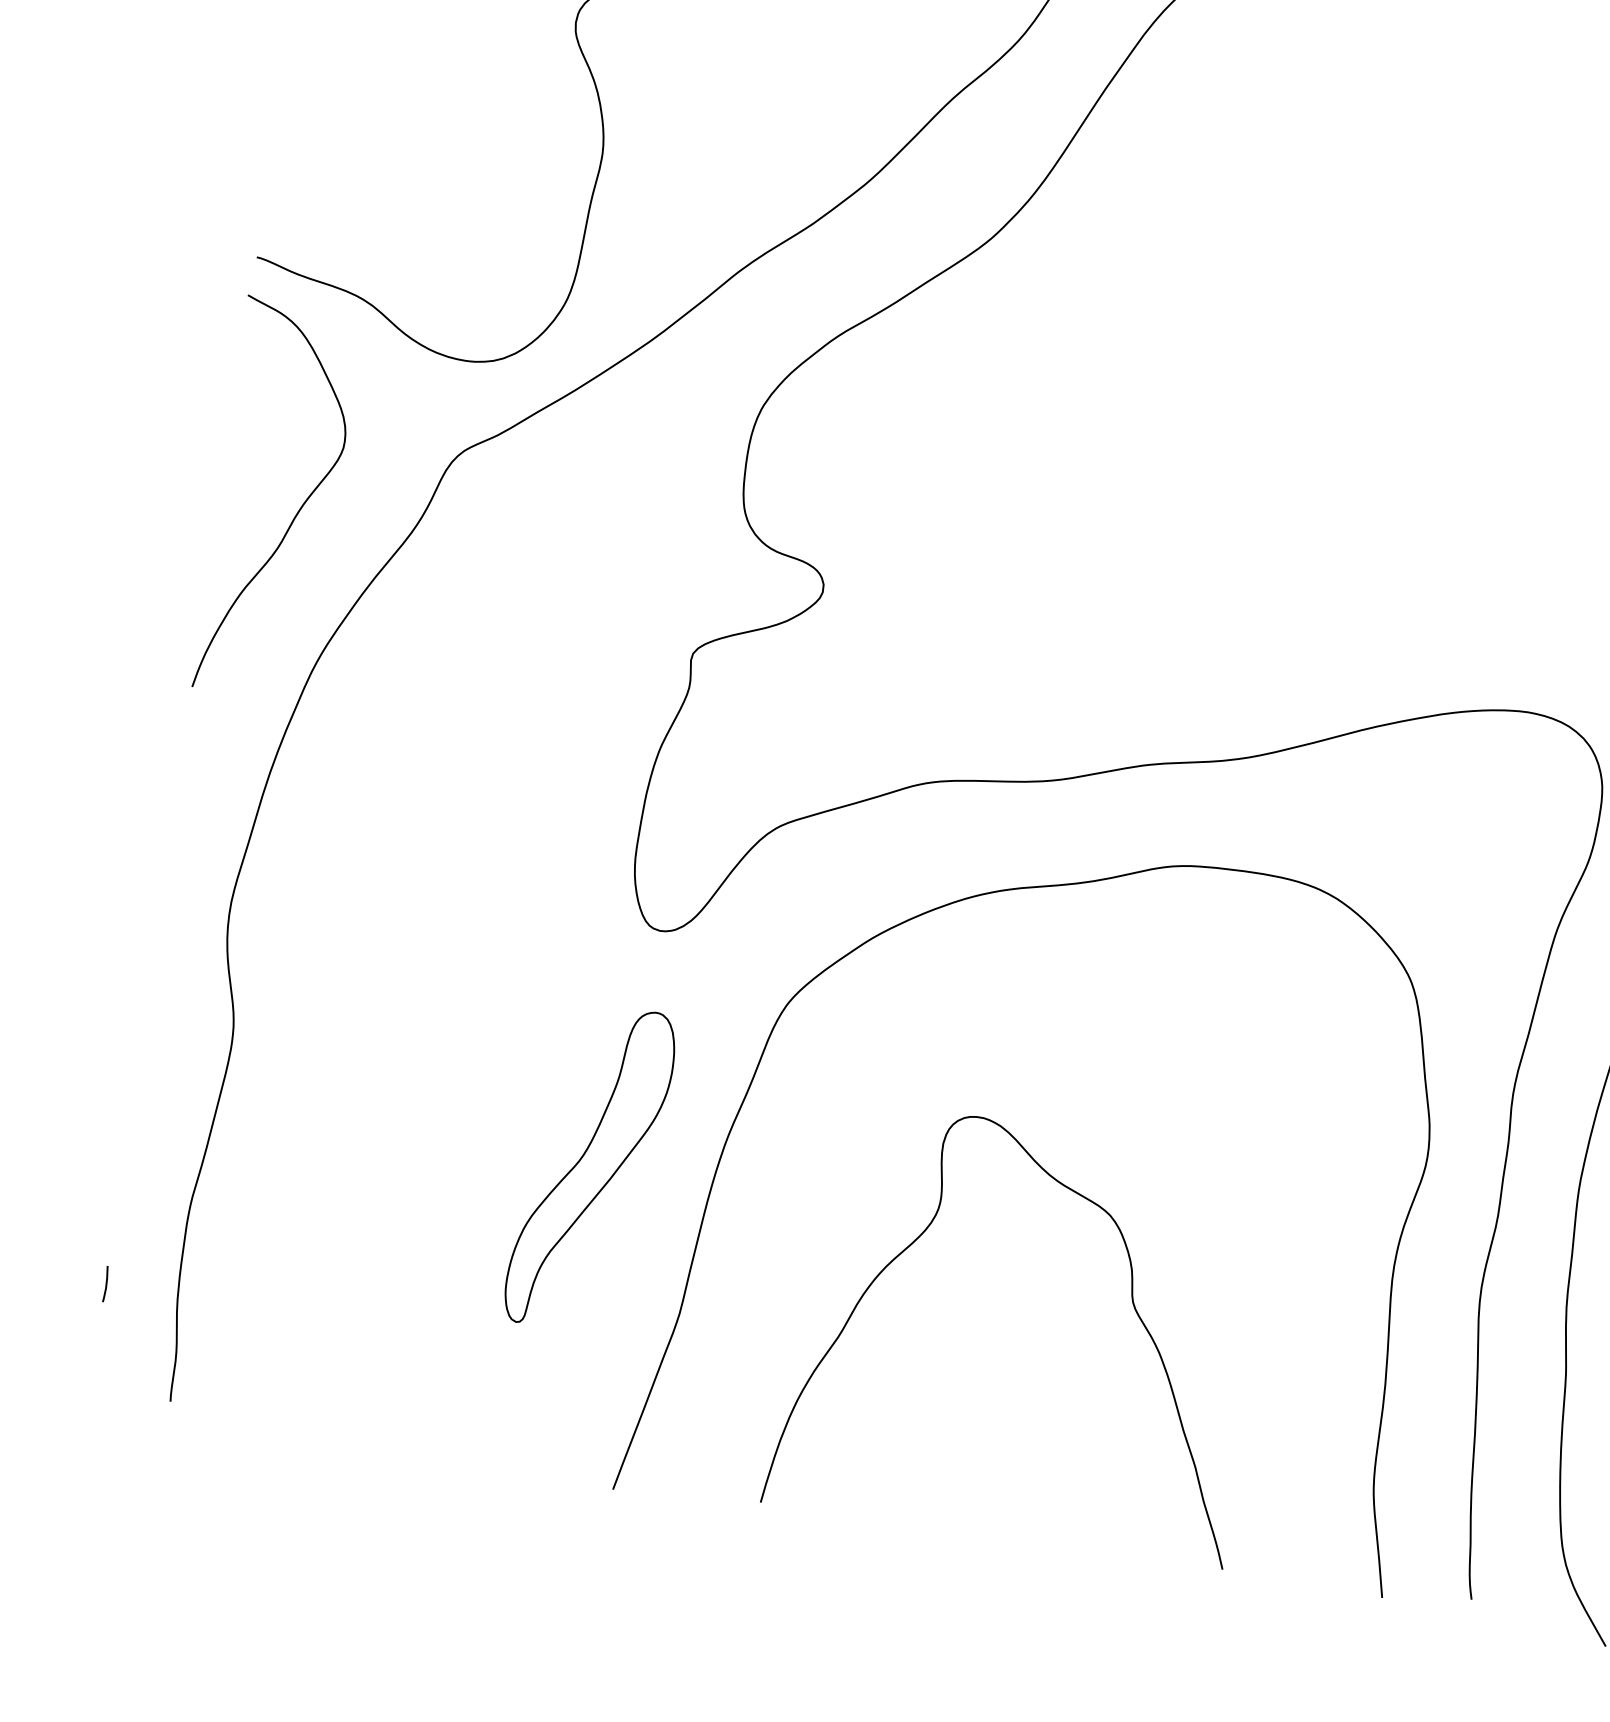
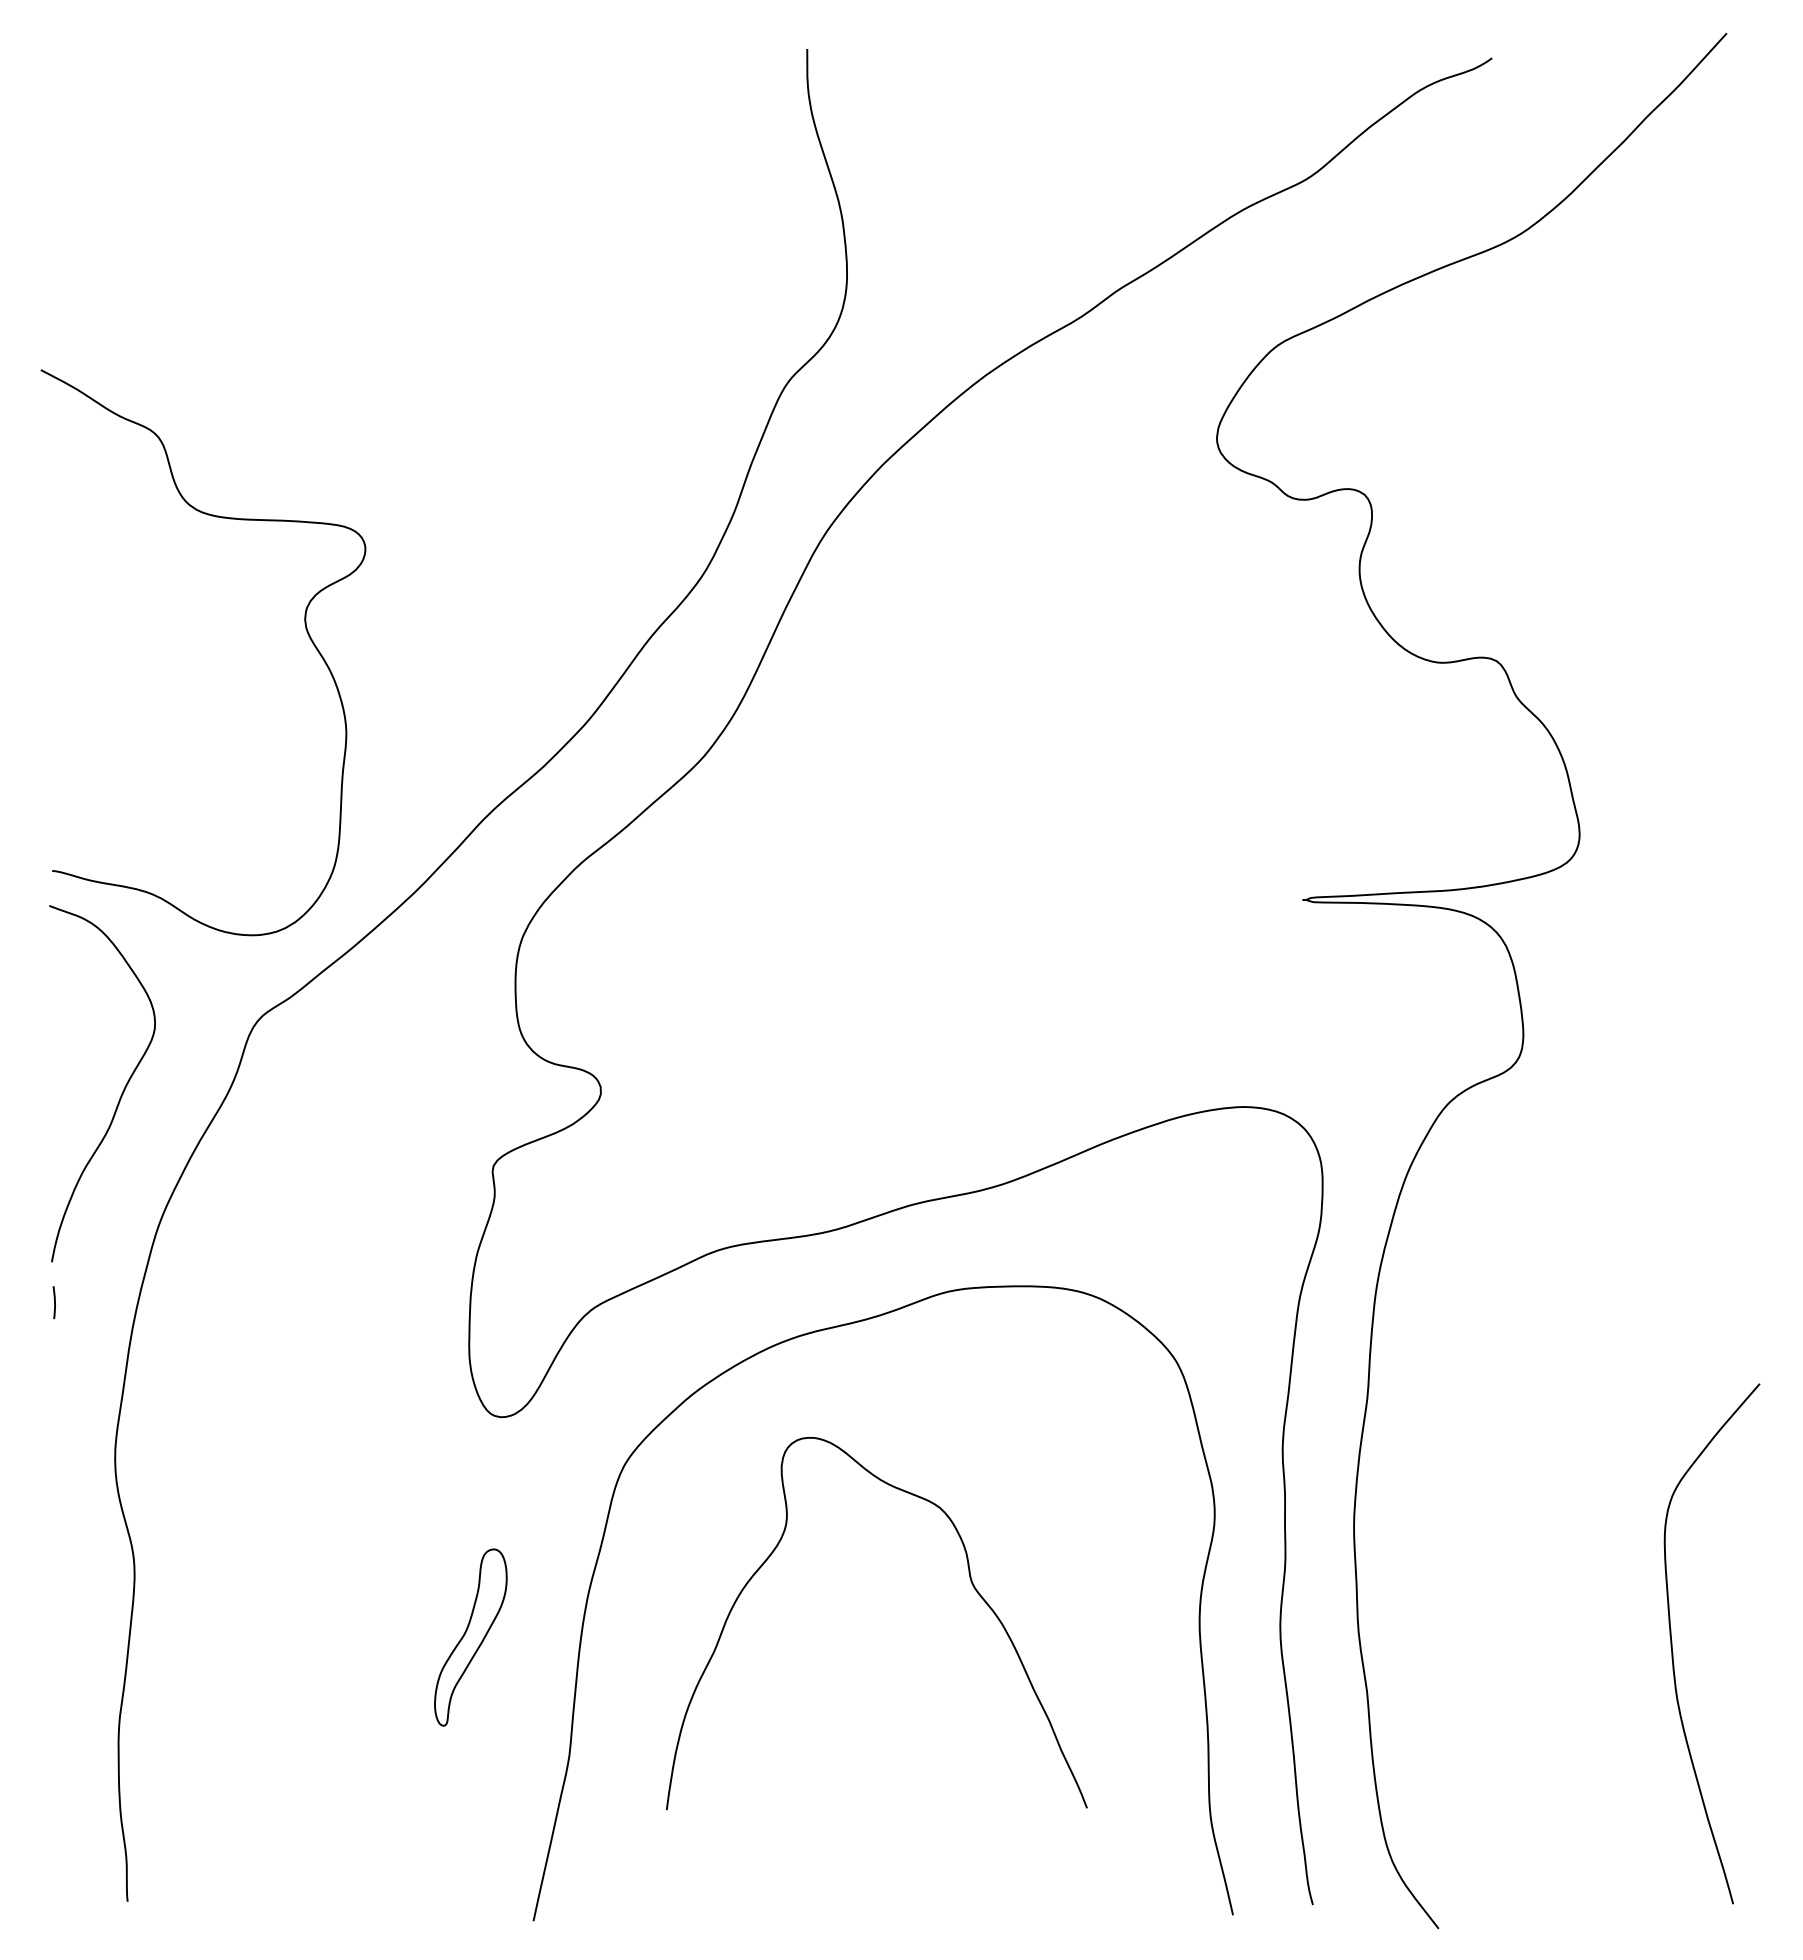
part: (590, 1167) -> (470, 1637), size x0.6
line: (105, 1283) -> (54, 1302), moved
curve: (1131, 1301) -> (970, 1581), moved

